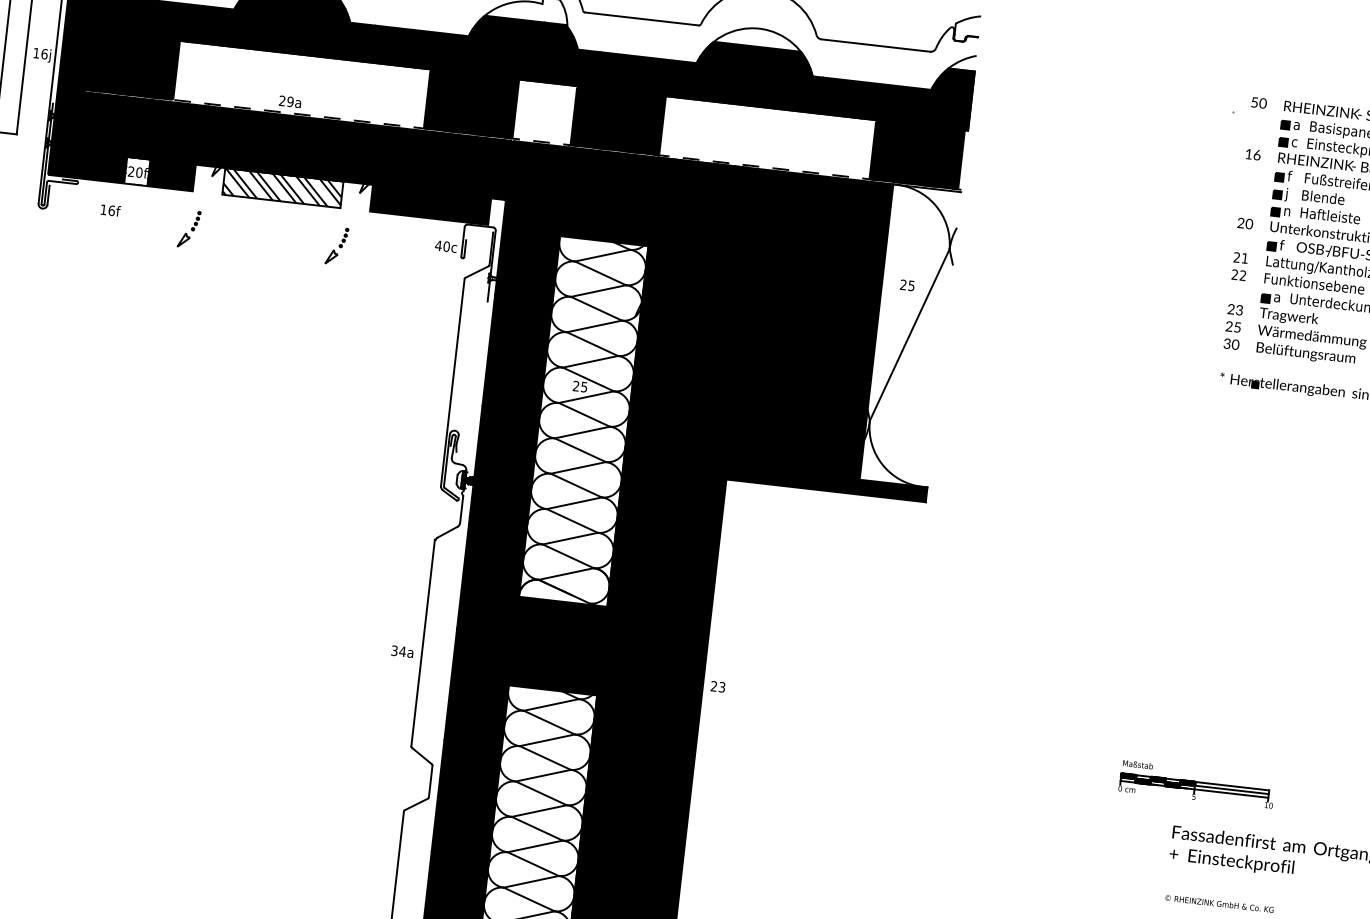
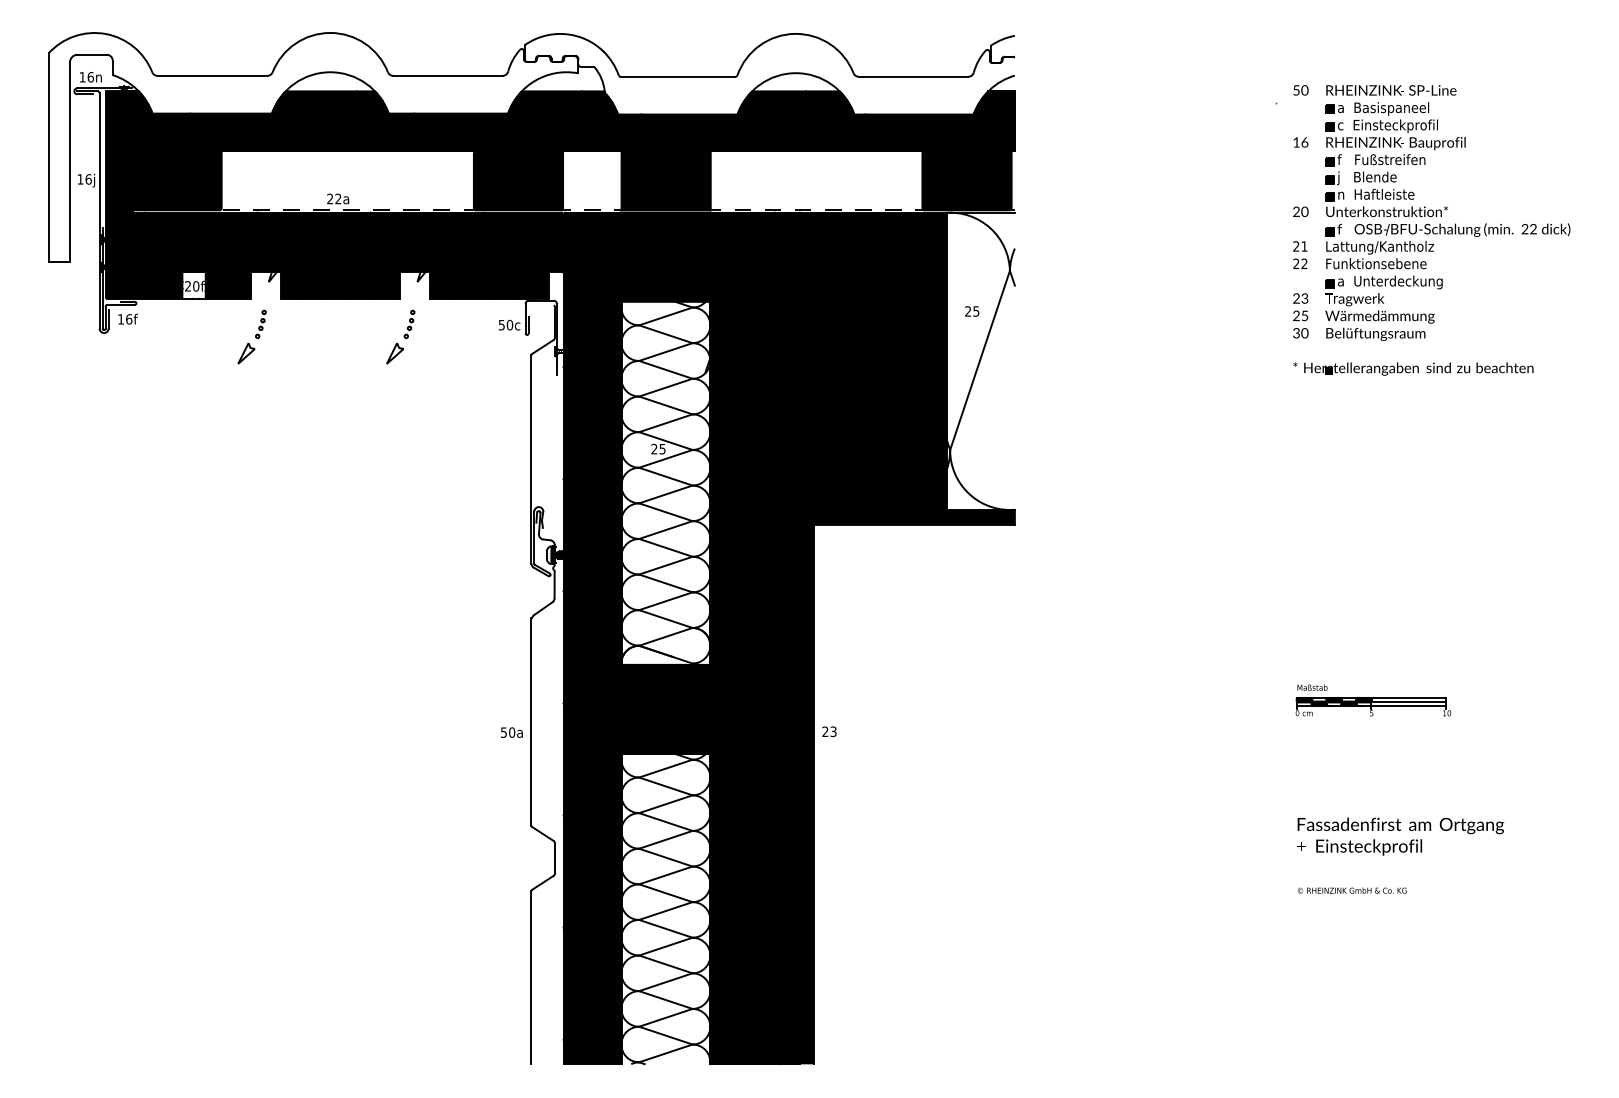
text: (290, 101) -> (338, 198), 29a -> 22a
fill: (282, 188) -> (340, 285), added
text: (110, 209) -> (127, 318), moved
part: (188, 228) -> (251, 336), size x1.43
part: (336, 245) -> (400, 336), size x1.43
text: (438, 246) -> (501, 325), 40c -> 50c
text: (399, 651) -> (508, 732), 34a -> 50a
part: (1197, 784) -> (1373, 700), moved

